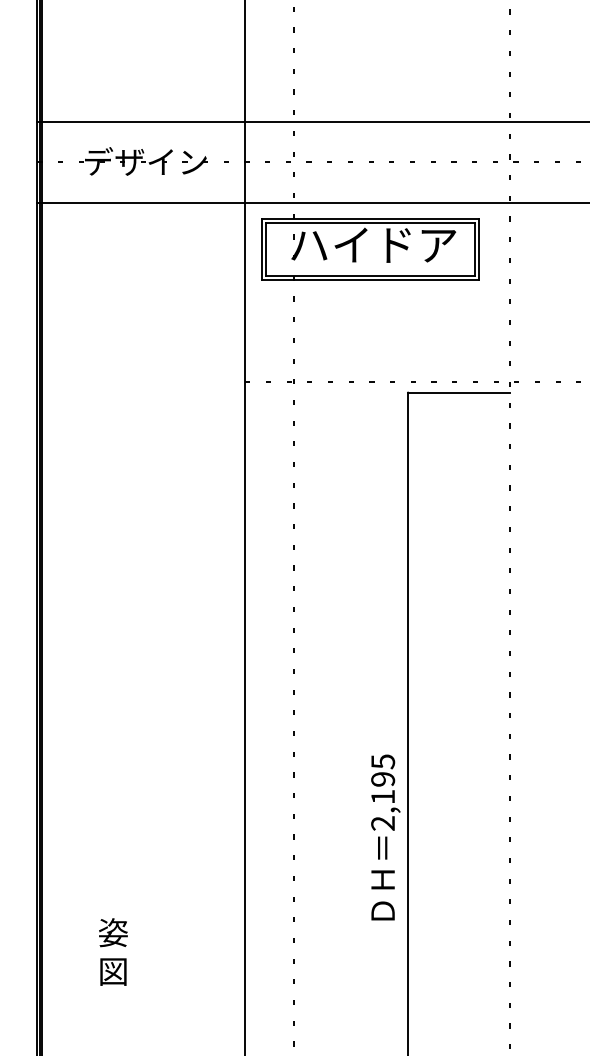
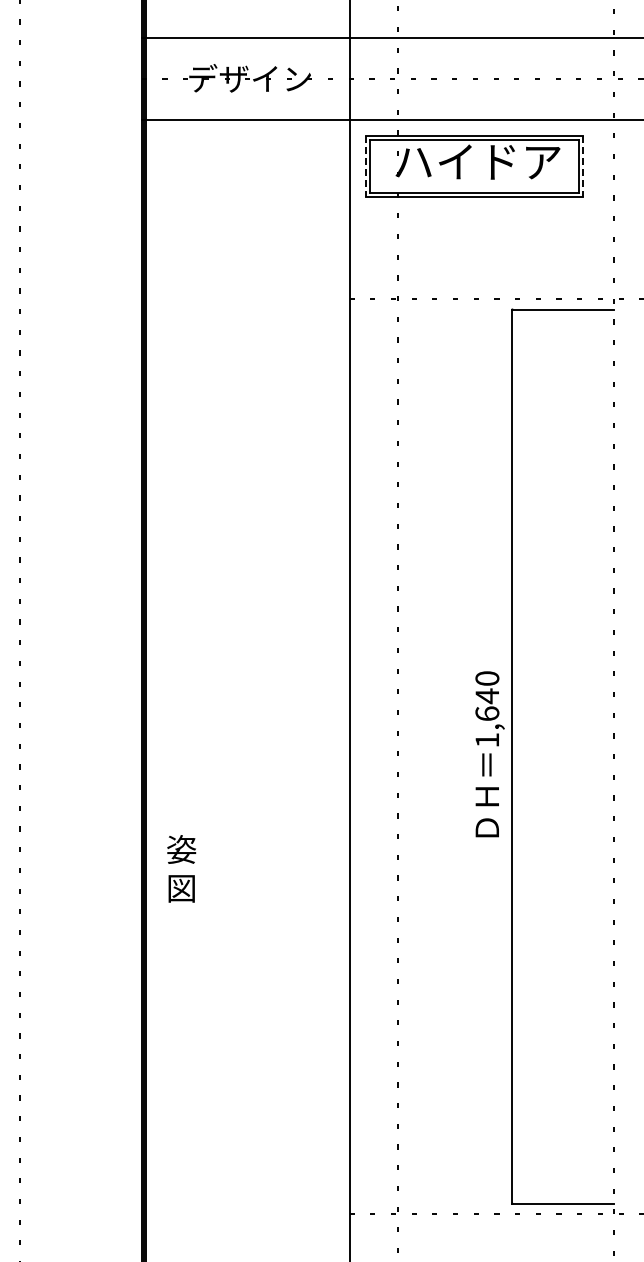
line: (261, 249) -> (365, 166), solid -> dashed
line: (479, 249) -> (583, 166), solid -> dashed
text: (383, 792) -> (487, 709), 2,195 -> 1,640
text: (113, 951) -> (181, 868), moved

